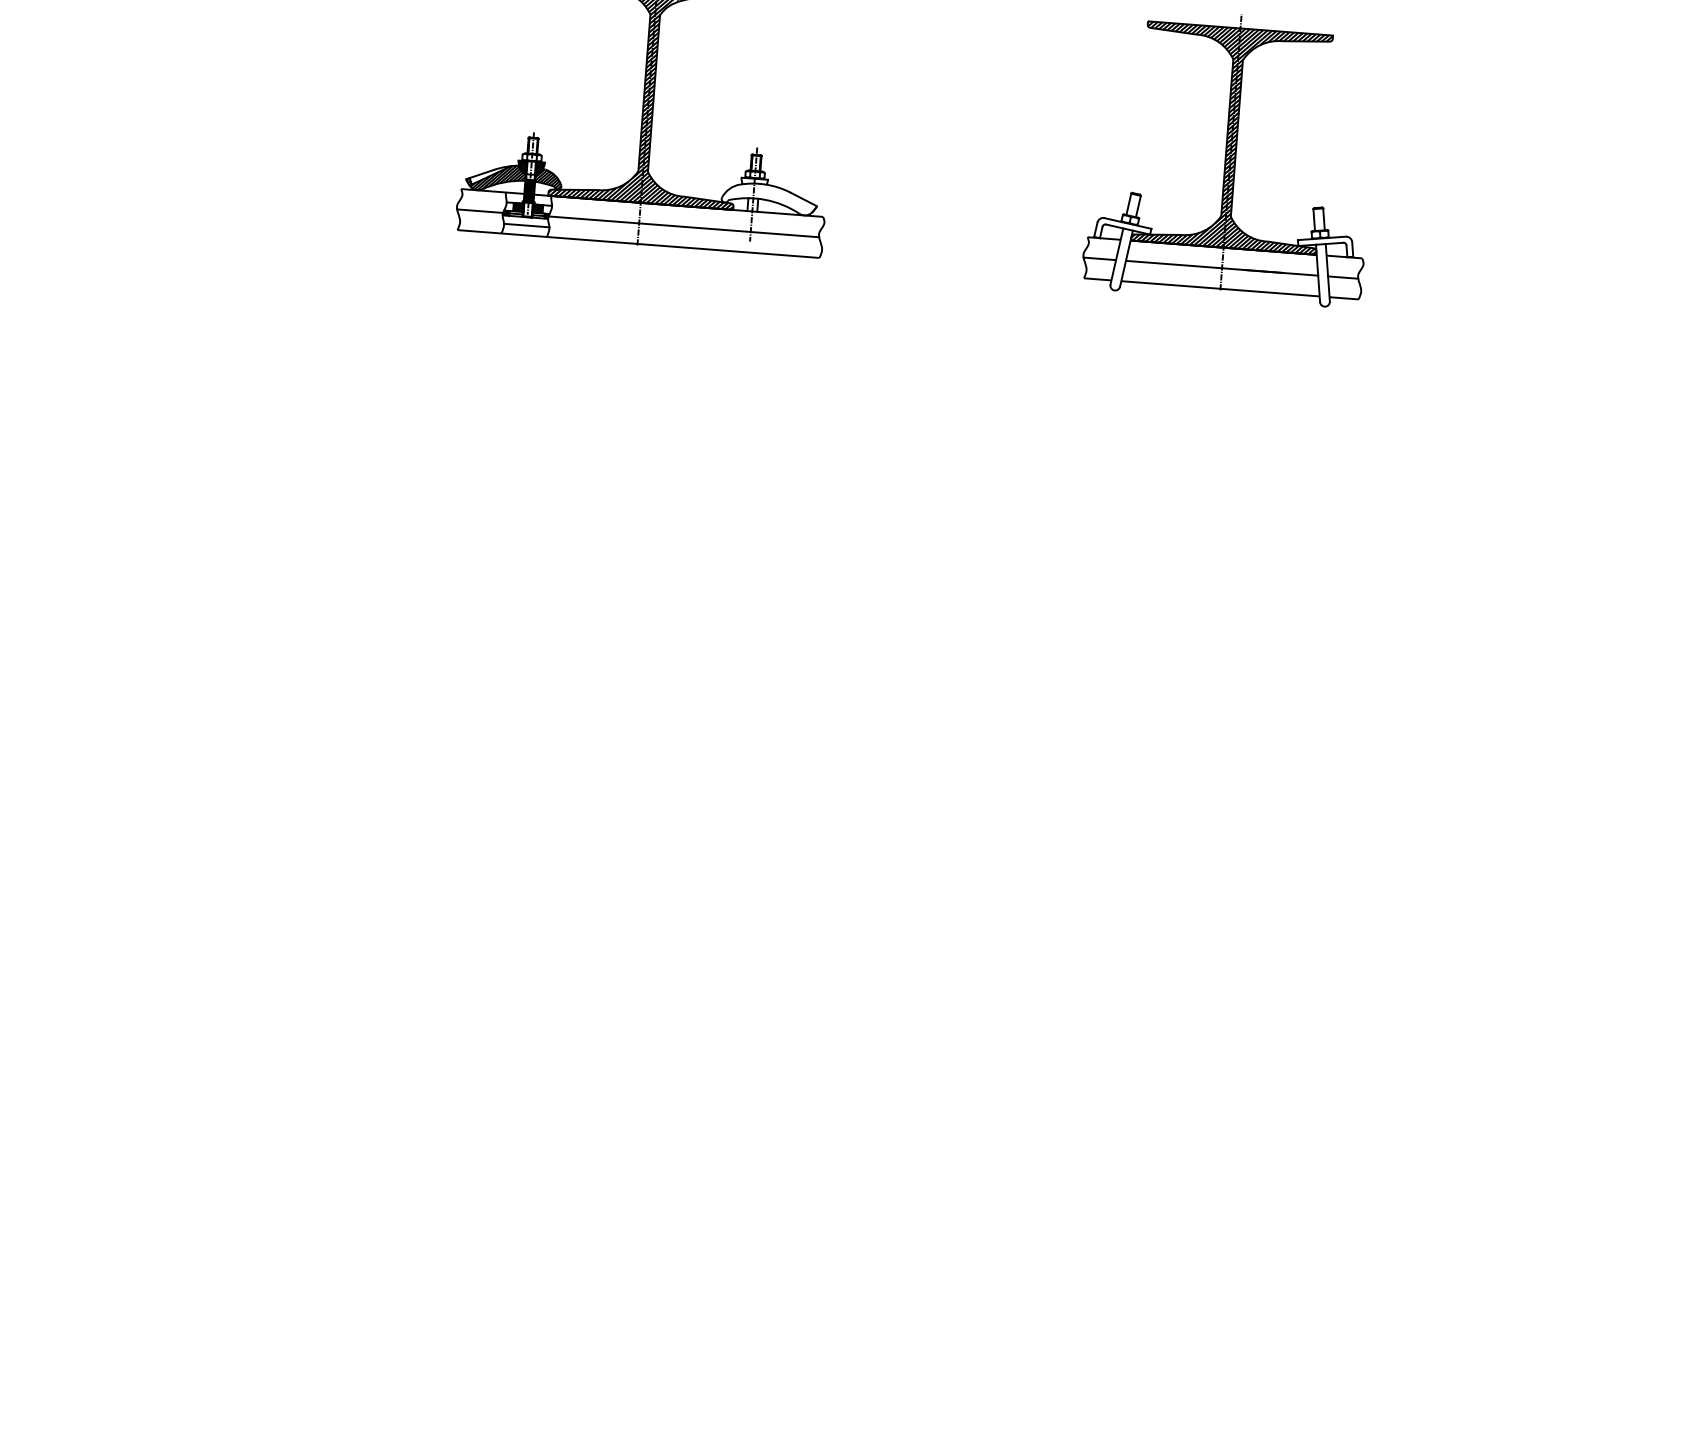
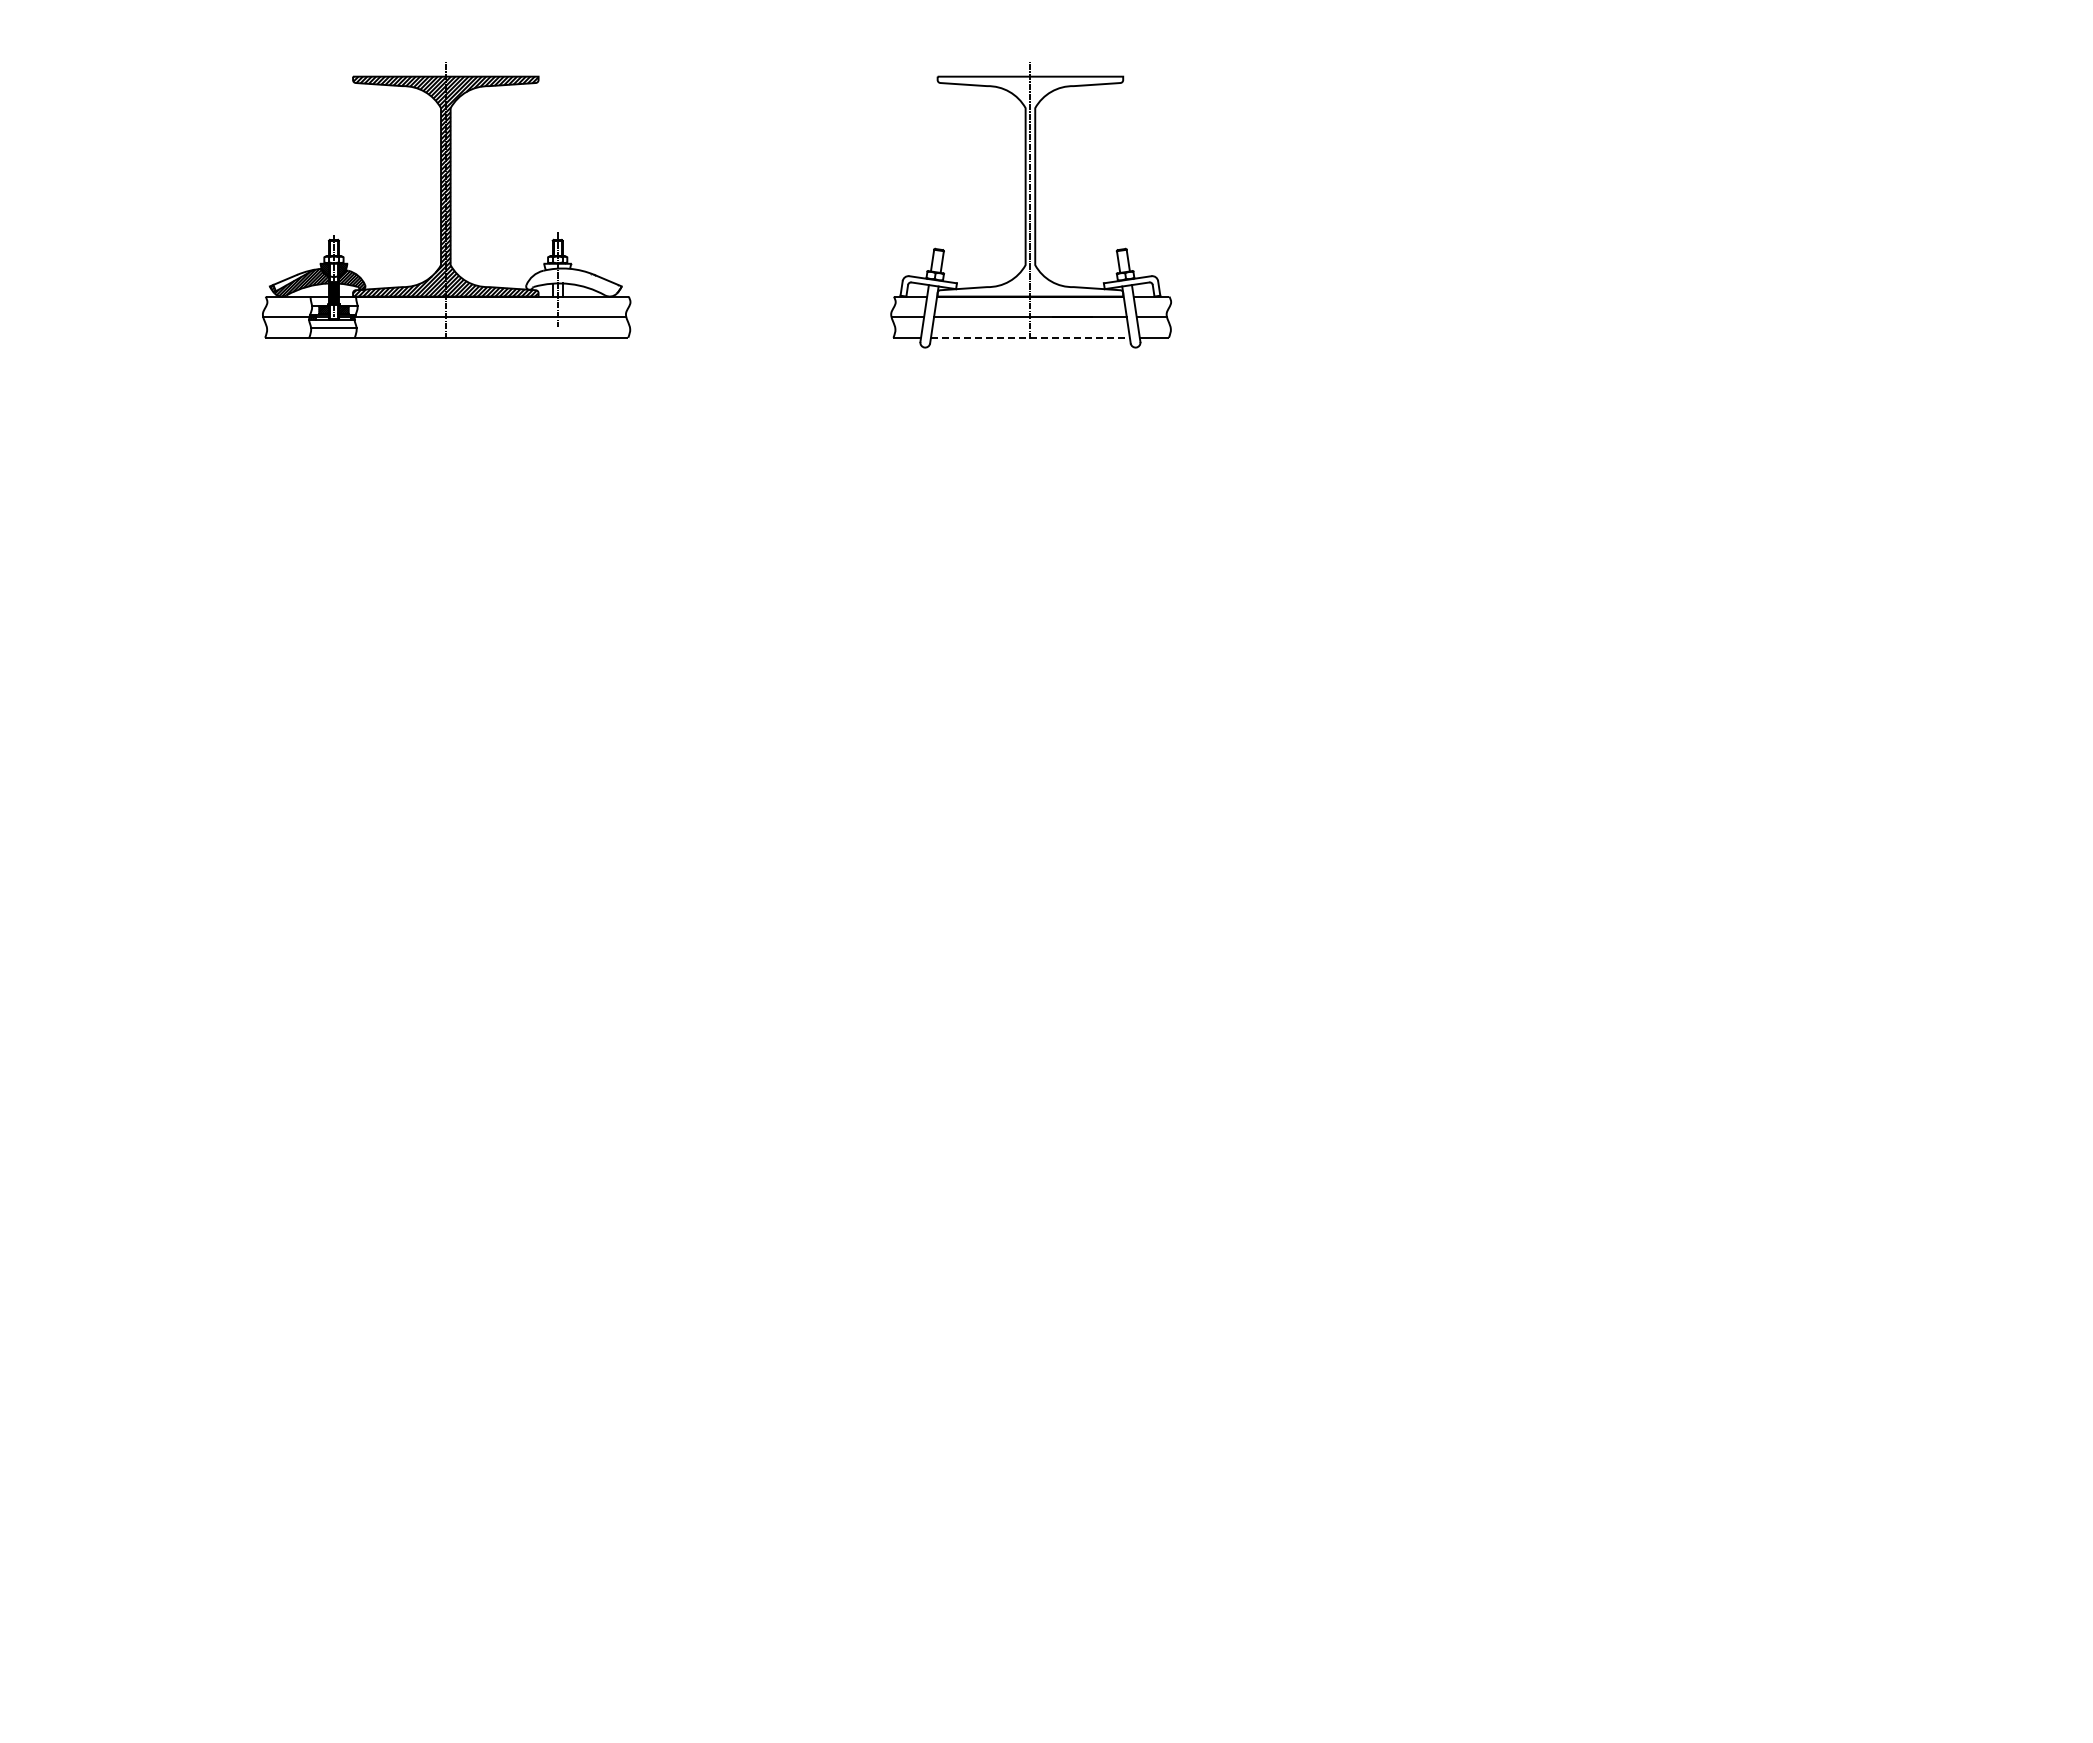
hatch: (1232, 137) -> (1030, 186), removed
line: (1220, 288) -> (1030, 337), solid -> dashed

